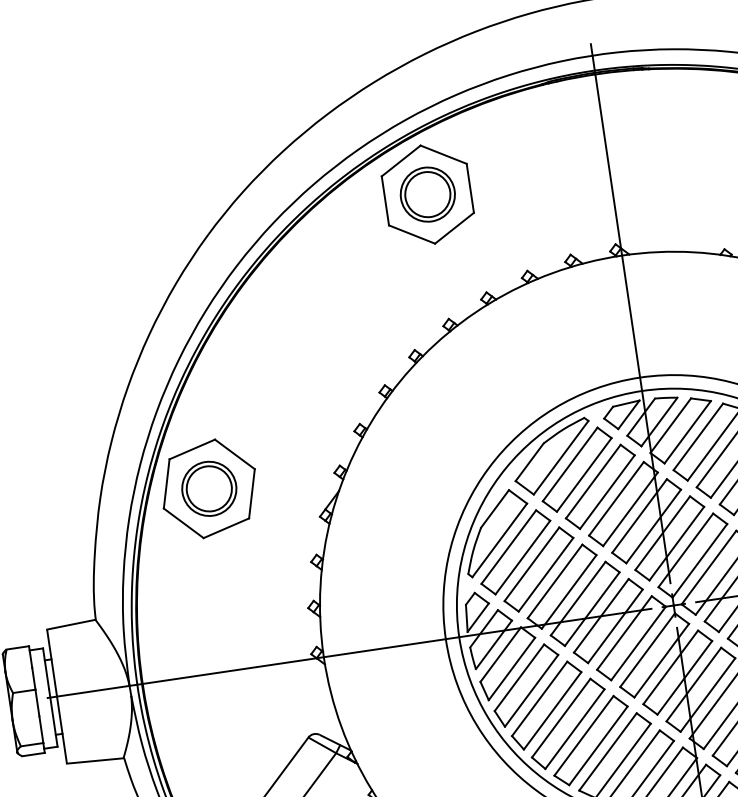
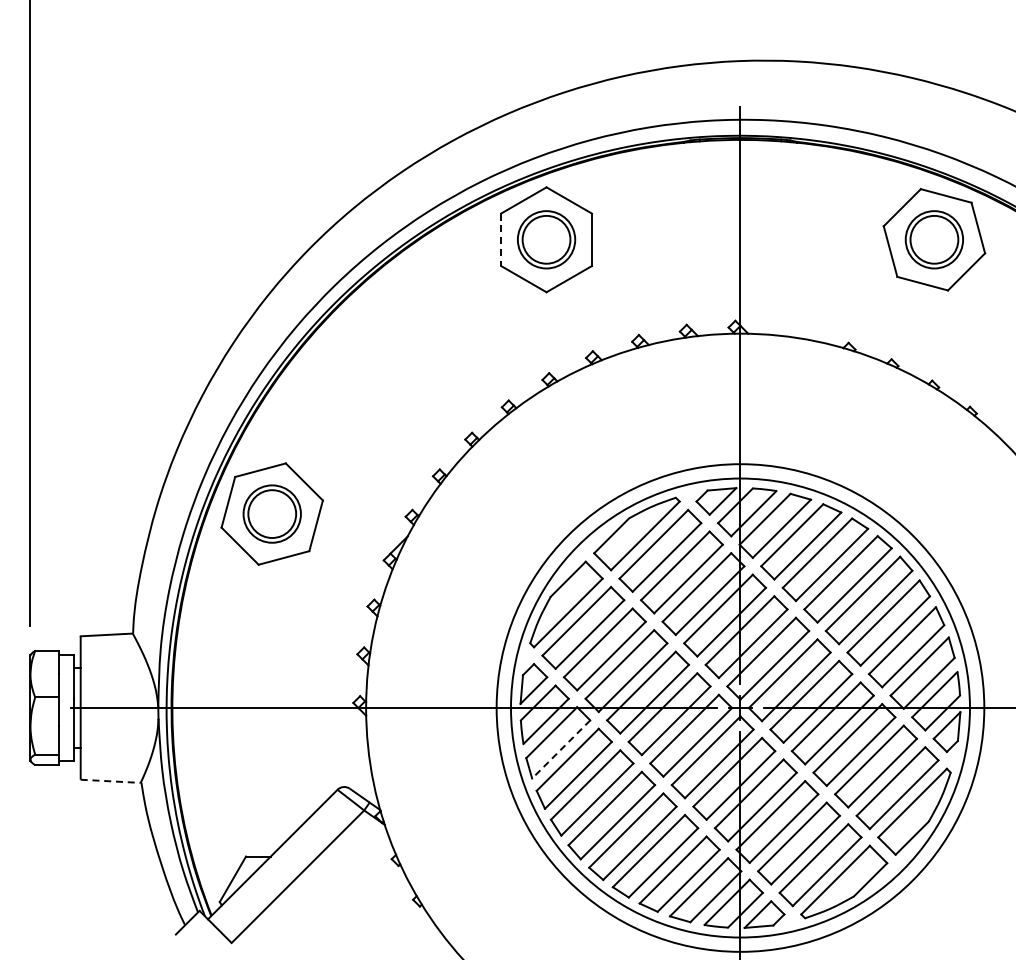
line: (385, 201) -> (501, 240), solid -> dashed
line: (511, 669) -> (560, 749), solid -> dashed
line: (95, 761) -> (111, 781), solid -> dashed

